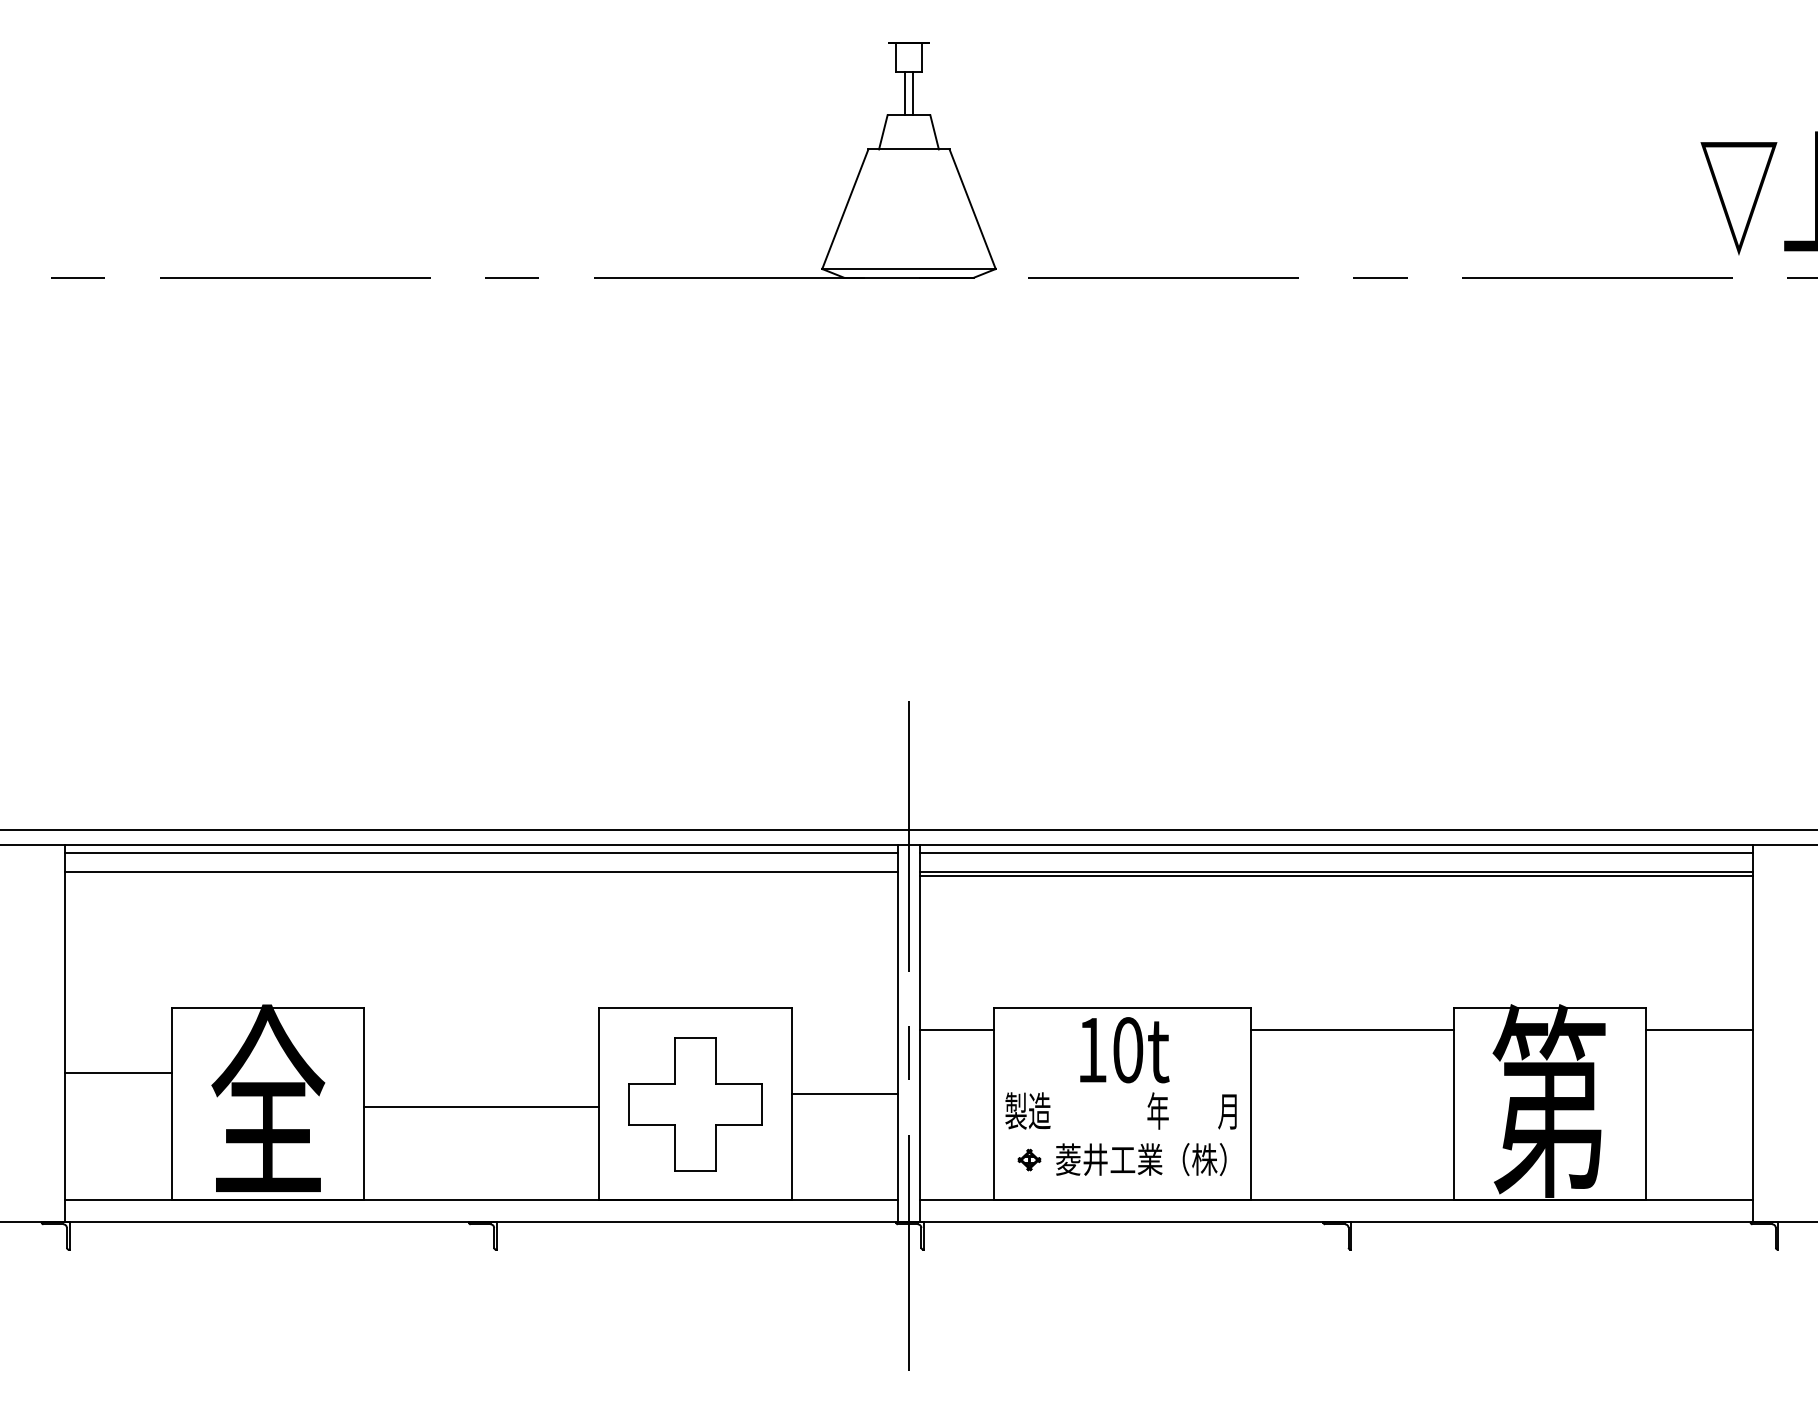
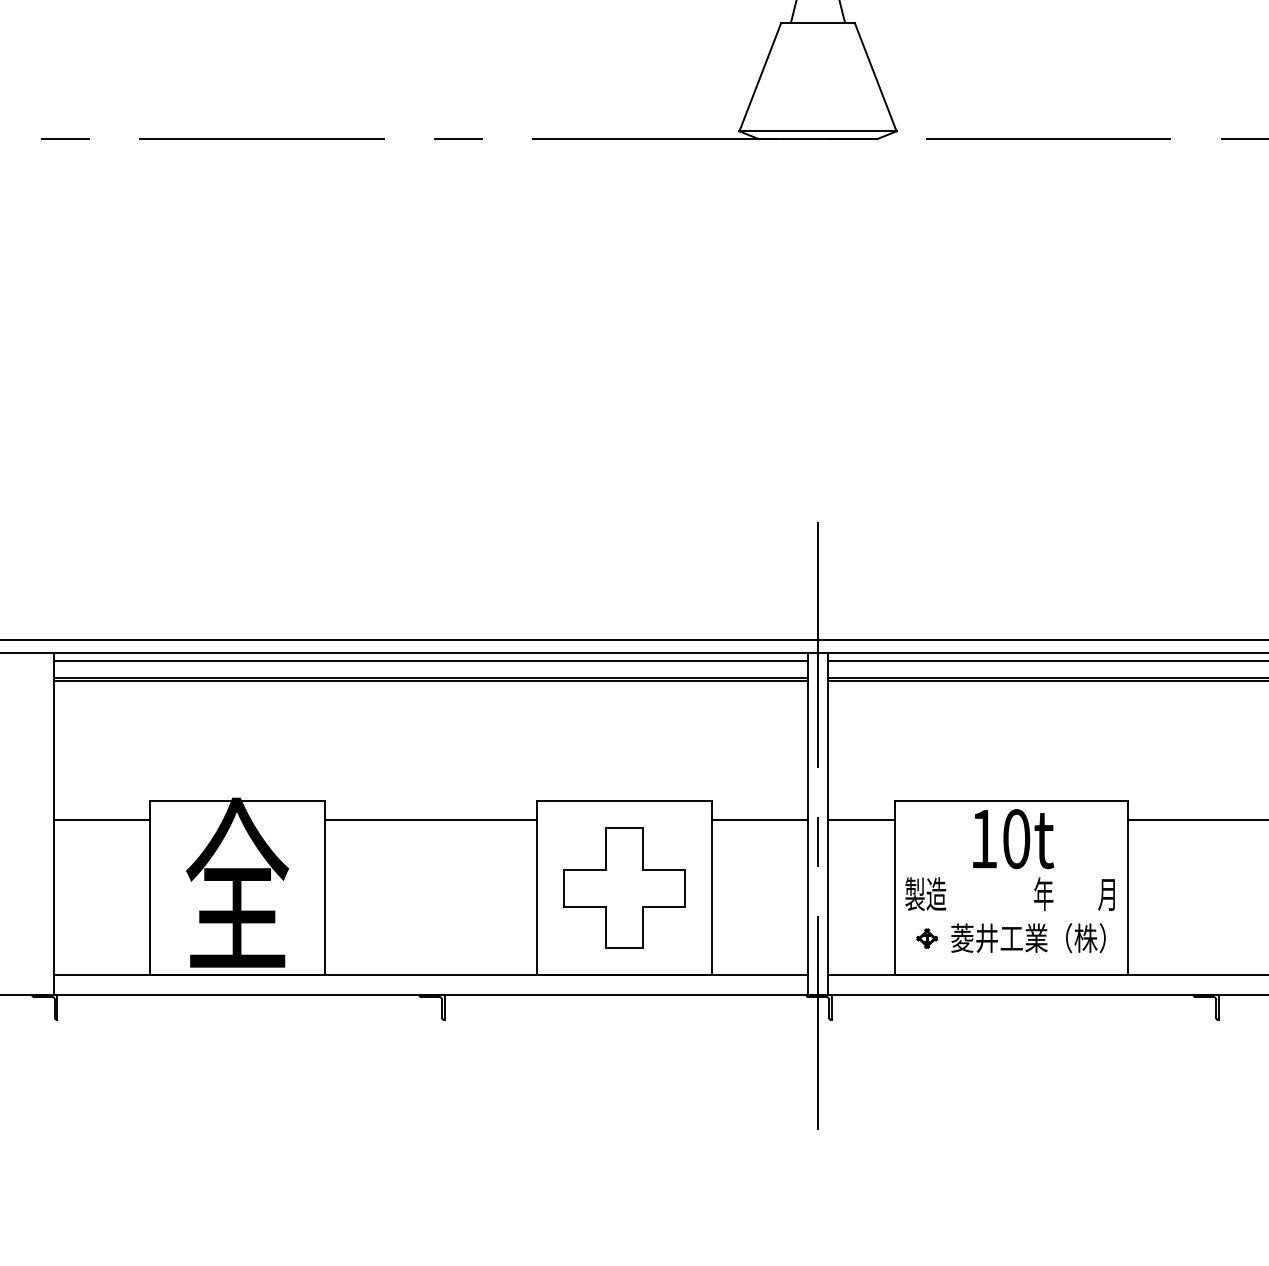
line: (481, 876) -> (430, 681), added
line: (118, 1072) -> (101, 820), moved
line: (844, 1093) -> (759, 820), moved
line: (481, 1106) -> (430, 820), moved

